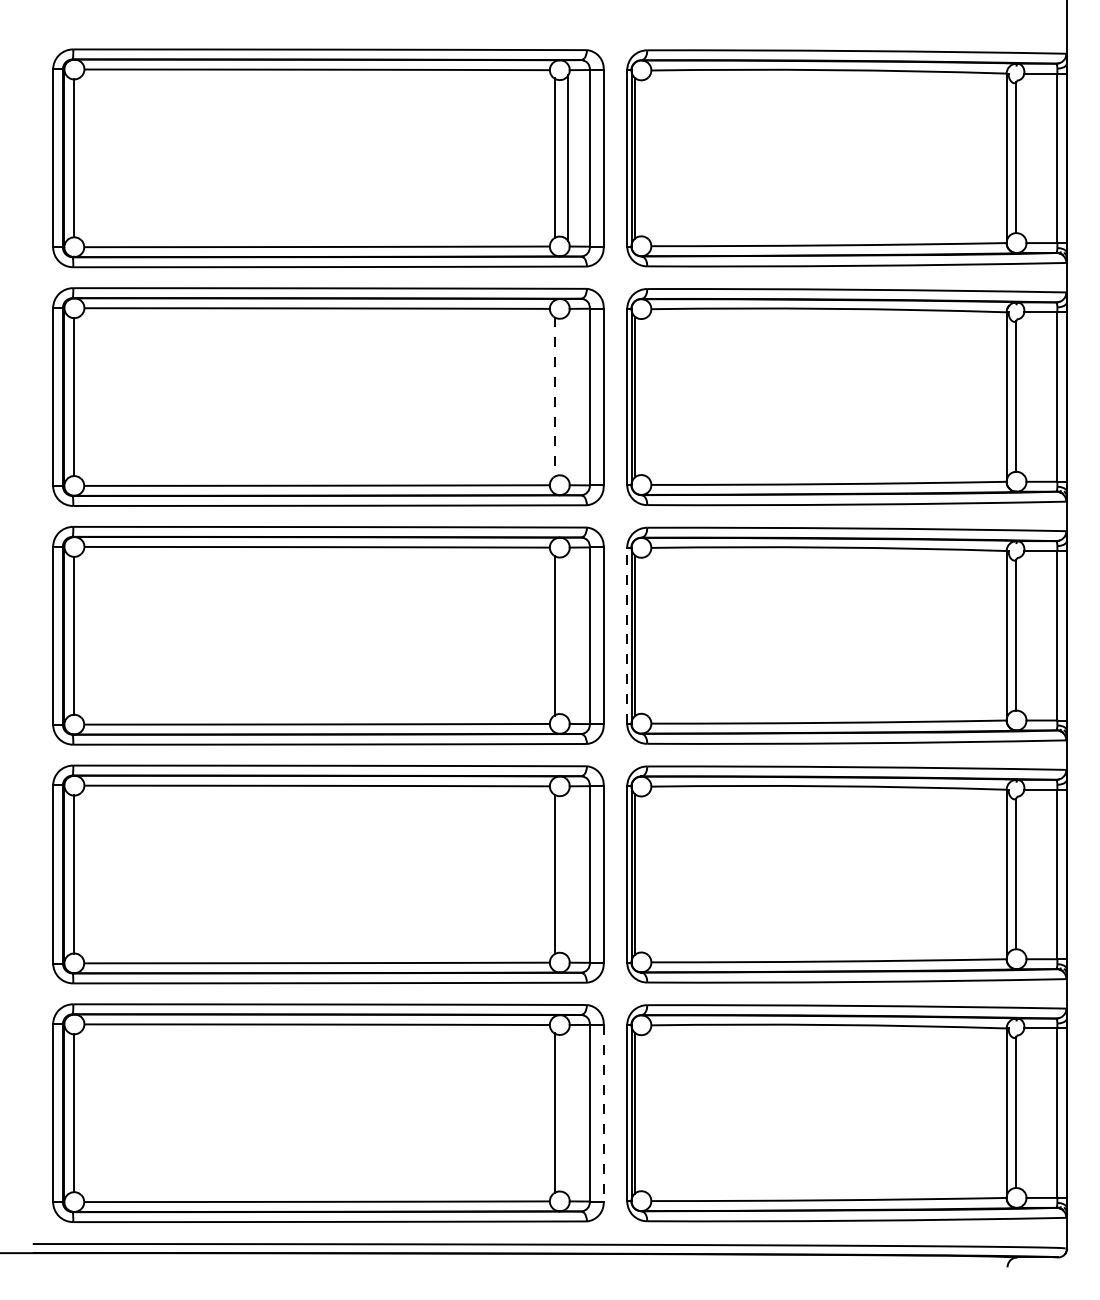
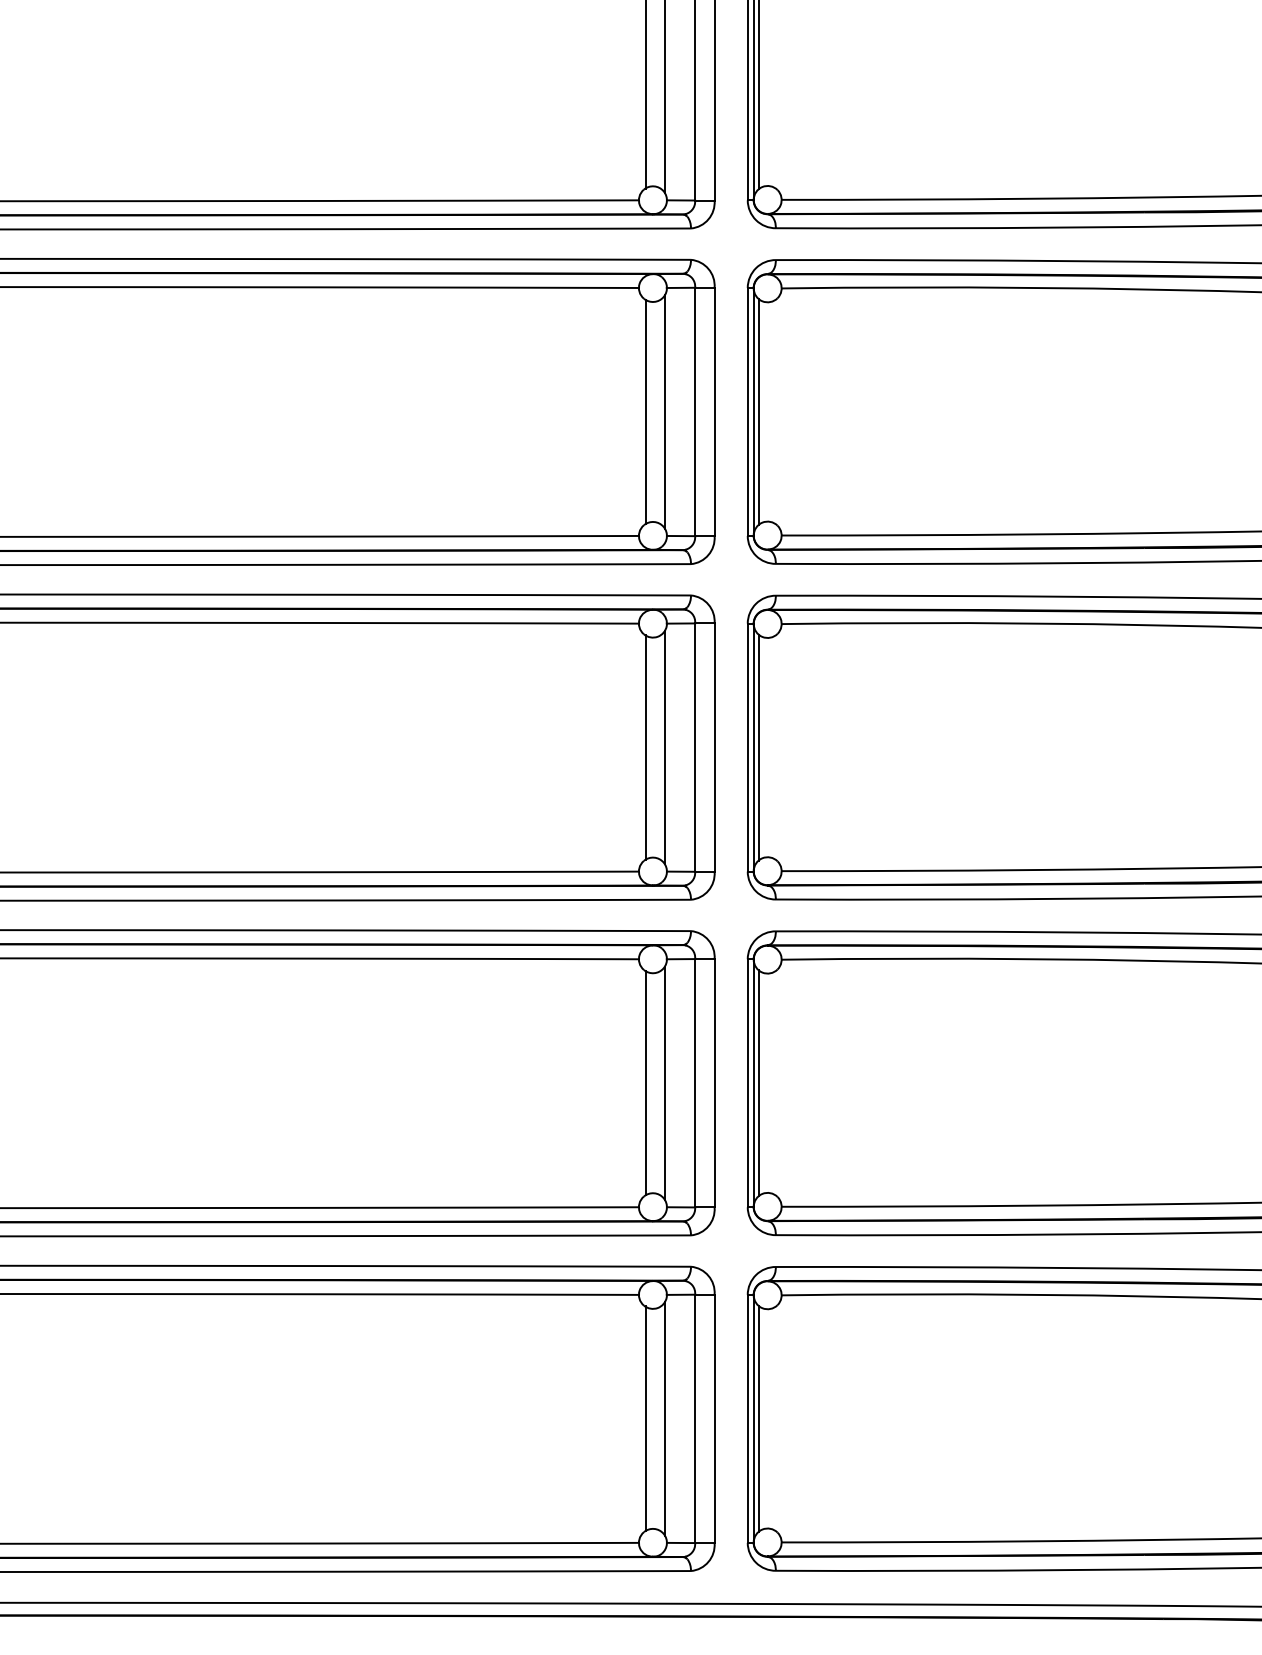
line: (554, 396) -> (645, 411), dashed -> solid
line: (568, 397) -> (665, 412), added
line: (568, 635) -> (665, 747), added
line: (627, 635) -> (748, 747), dashed -> solid
line: (568, 874) -> (665, 1083), added
line: (568, 1113) -> (665, 1419), added
line: (603, 1113) -> (714, 1419), dashed -> solid

